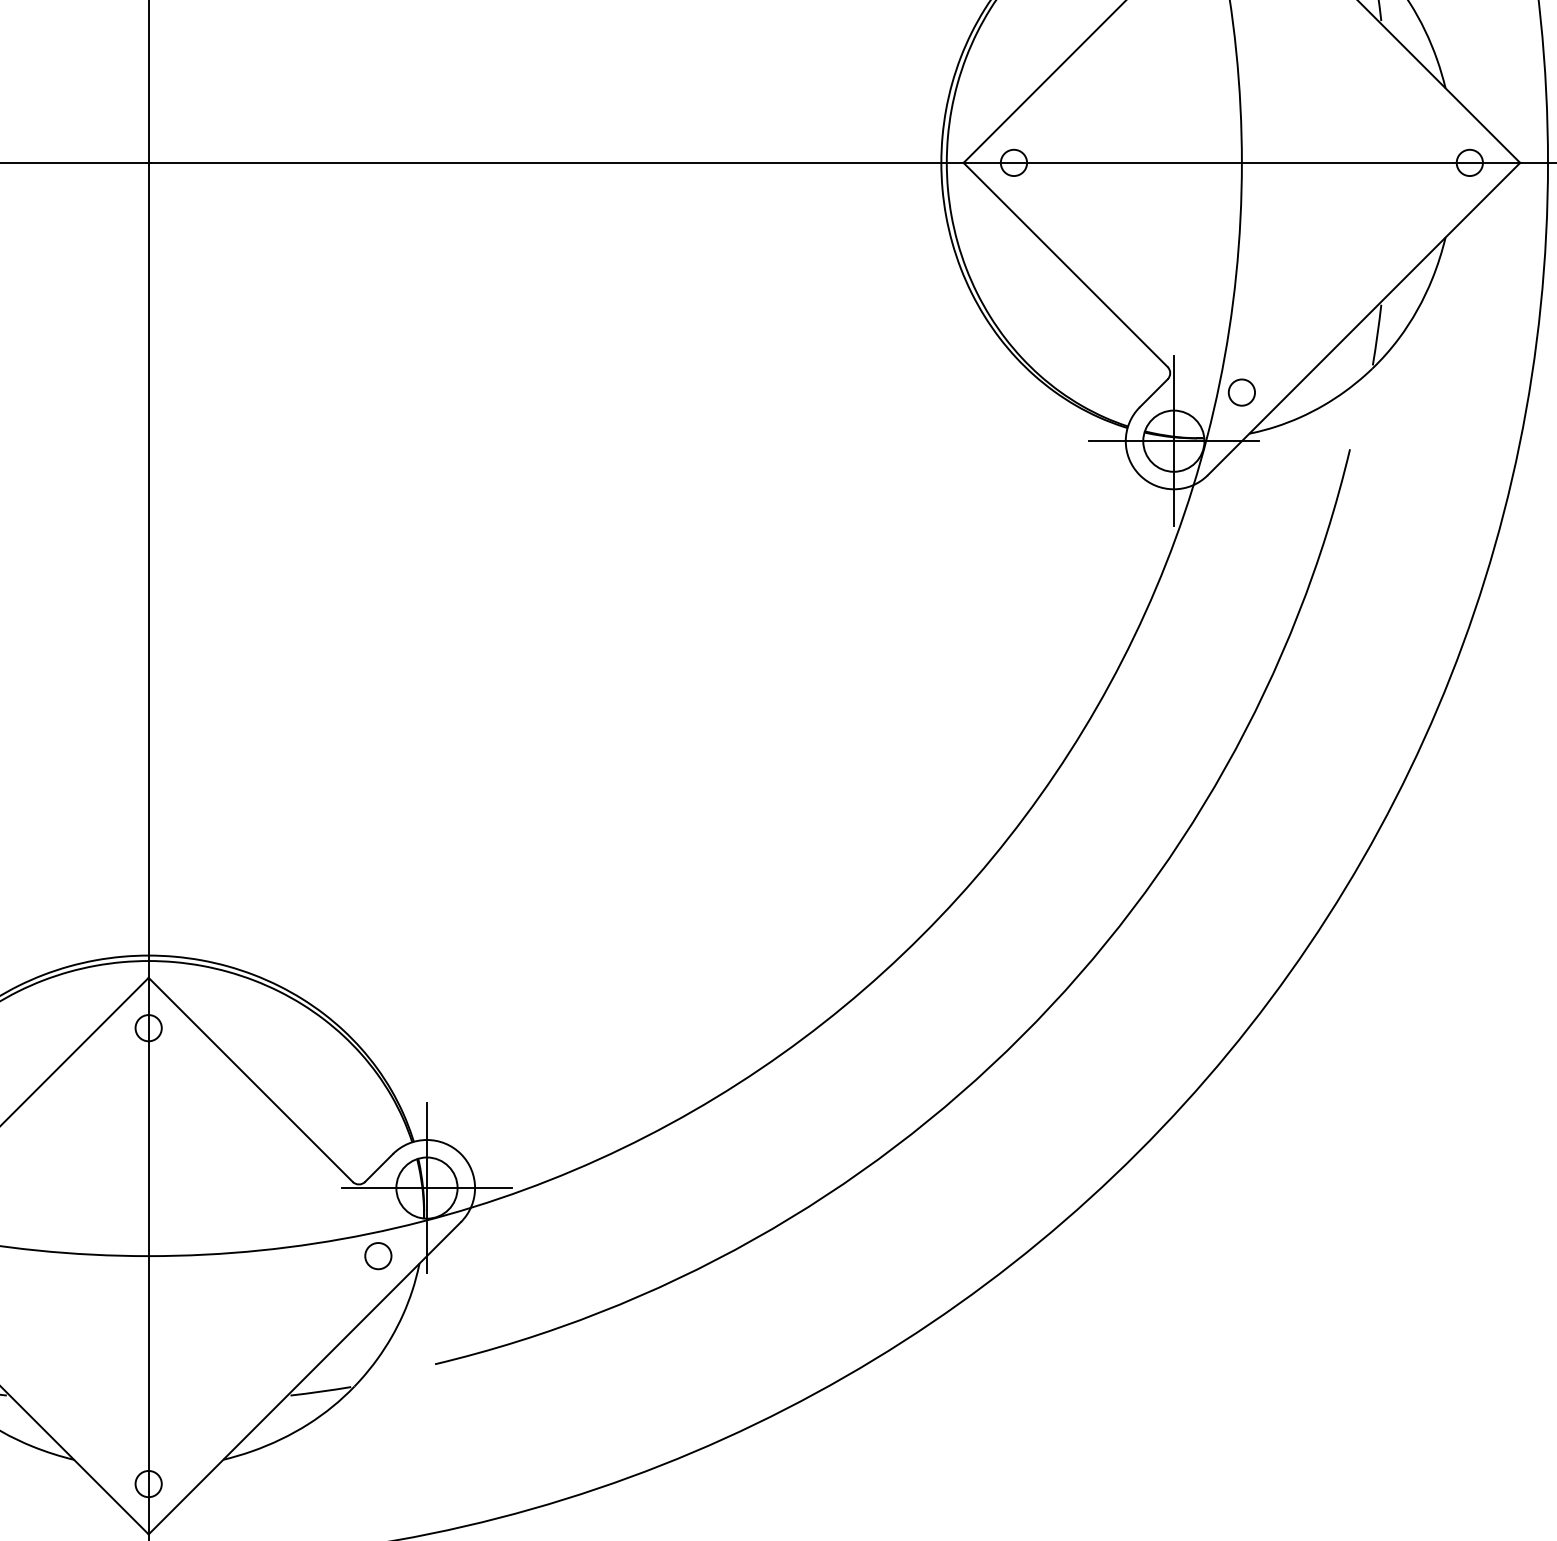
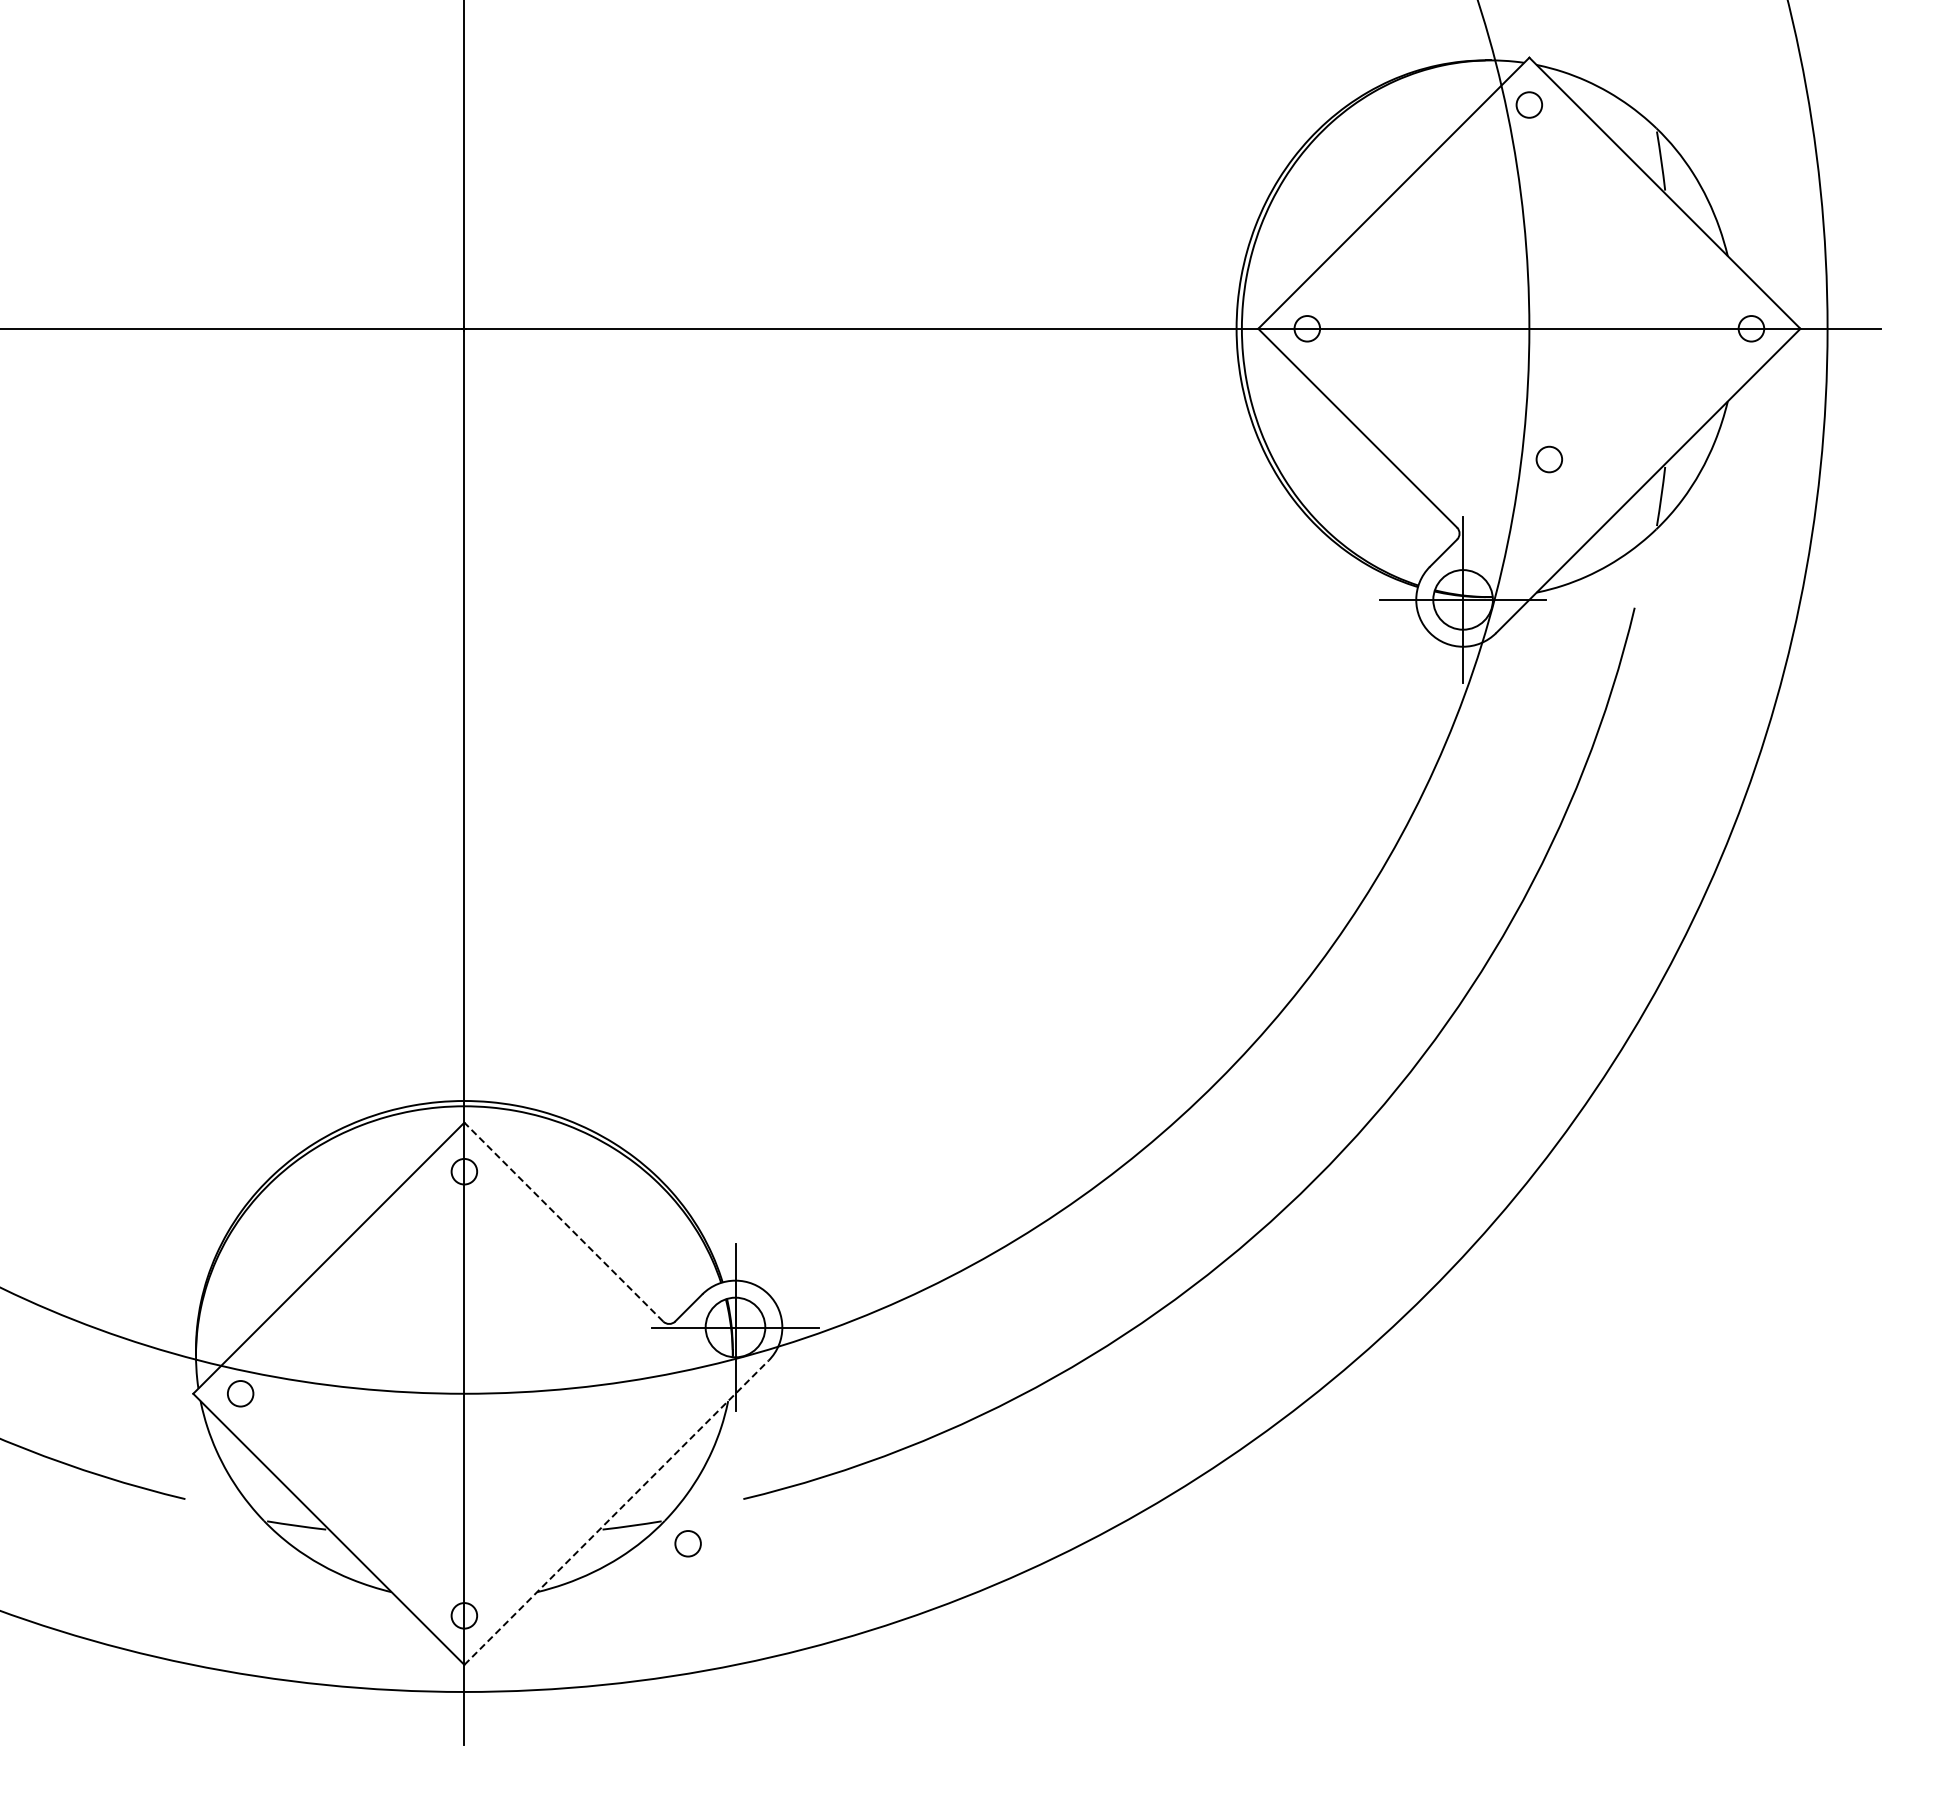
circle: (1240, 392) -> (1548, 459), moved
line: (250, 1080) -> (563, 1222), solid -> dashed
circle: (377, 1255) -> (687, 1543), moved
line: (304, 1377) -> (616, 1512), solid -> dashed

